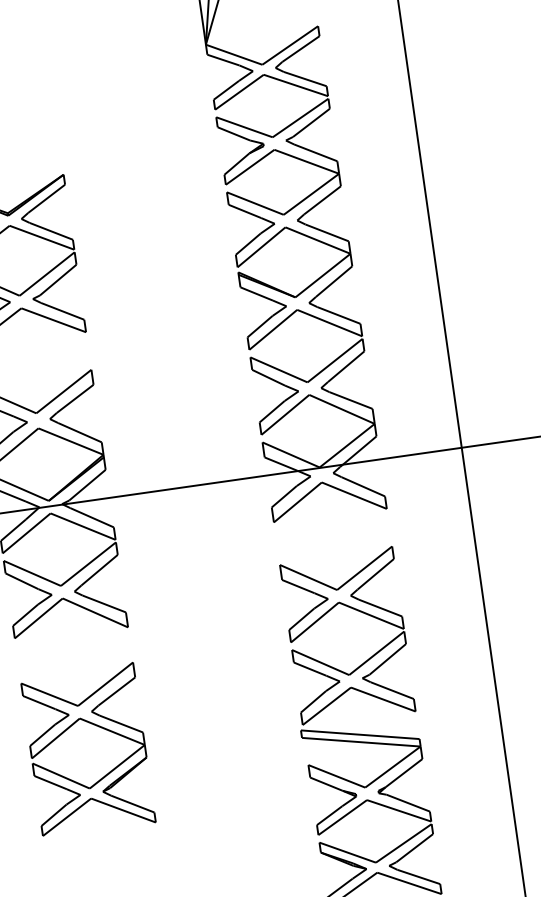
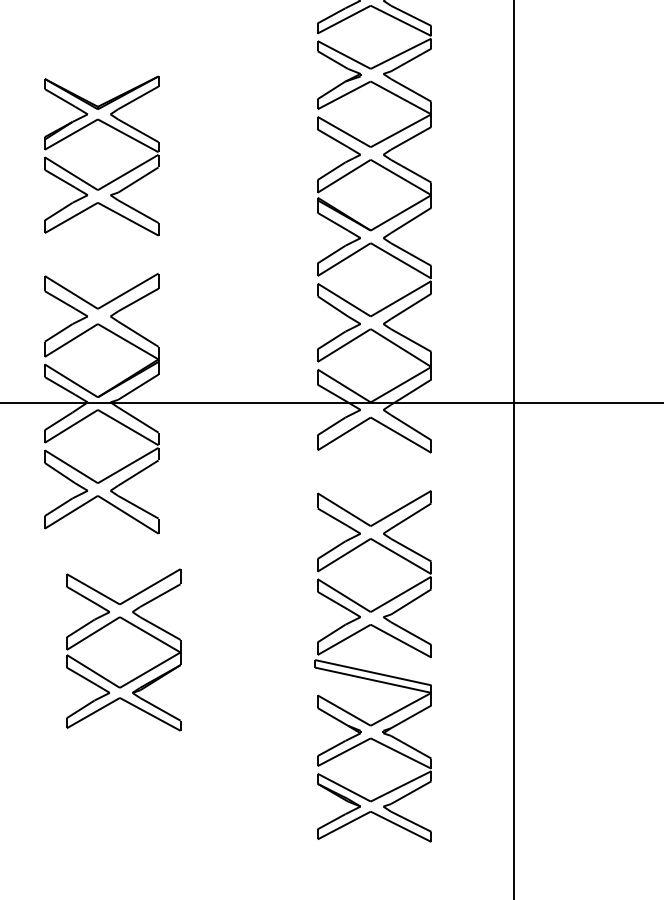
part: (96, 726) -> (135, 627), moved

